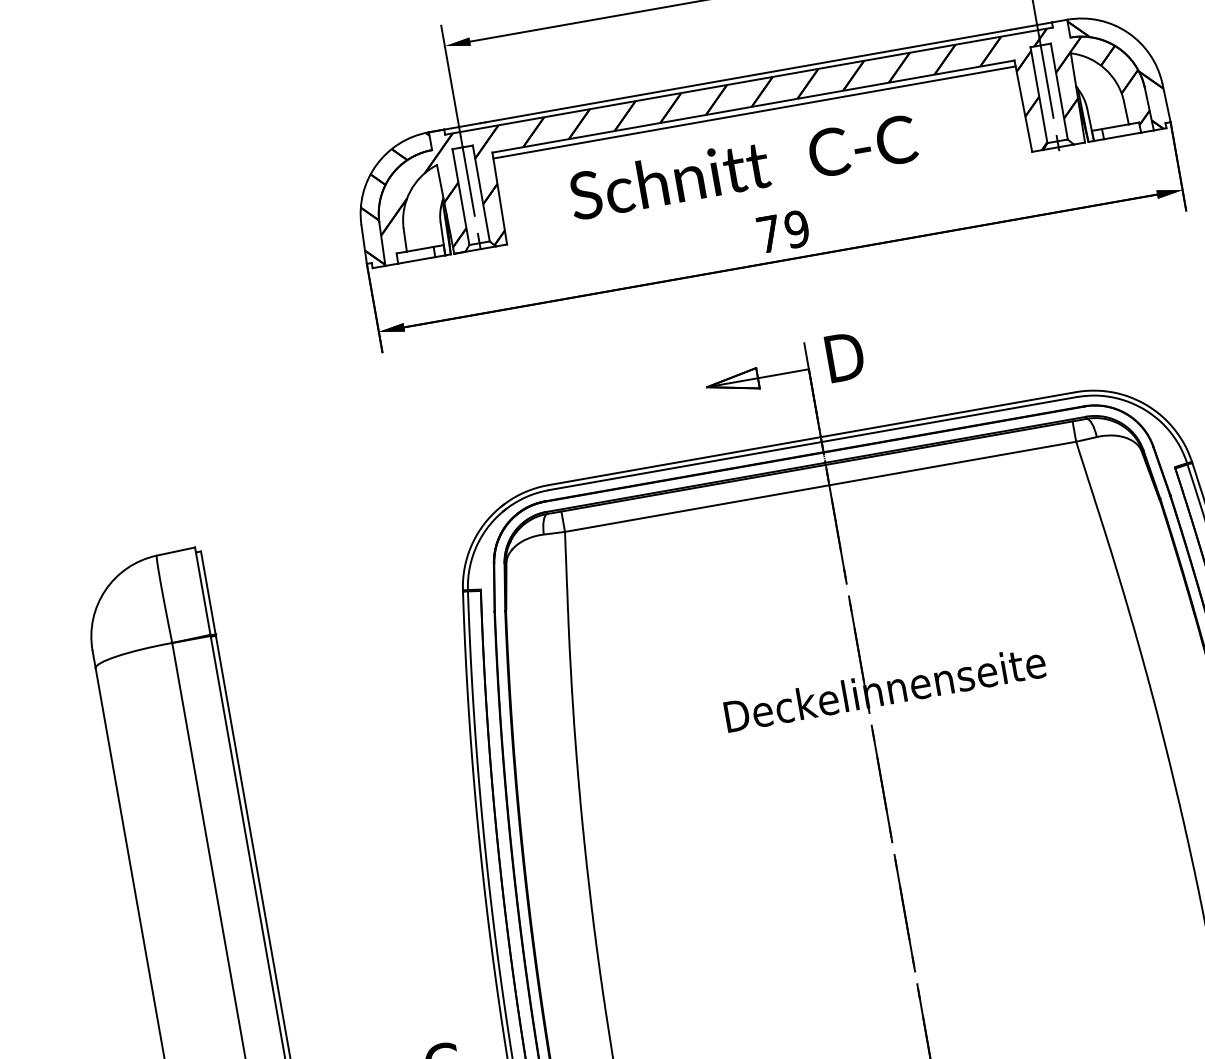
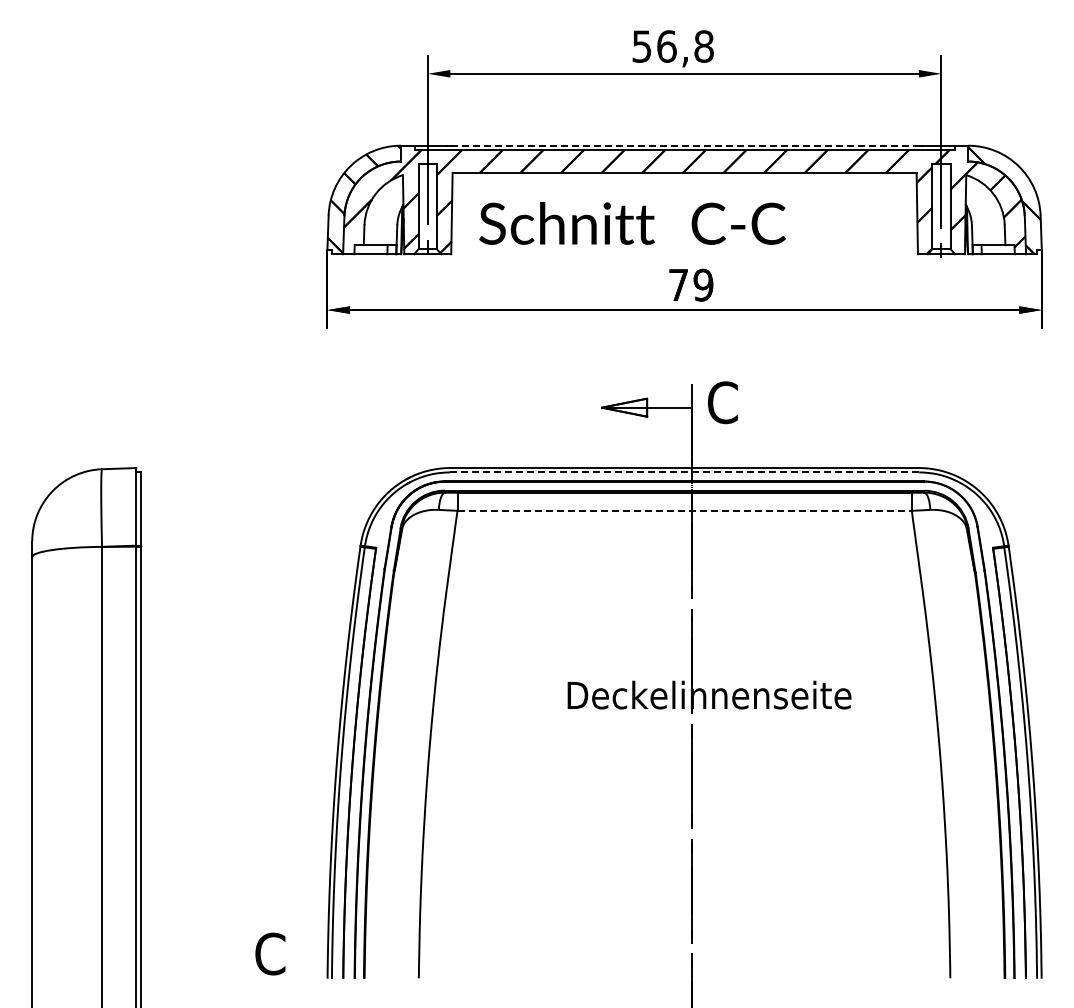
line: (749, 75) -> (685, 145), solid -> dashed
line: (754, 112) -> (684, 178), removed
text: (743, 167) -> (632, 223), moved
text: (843, 357) -> (724, 402), D -> C
line: (812, 443) -> (684, 472), solid -> dashed
line: (821, 486) -> (685, 510), solid -> dashed

